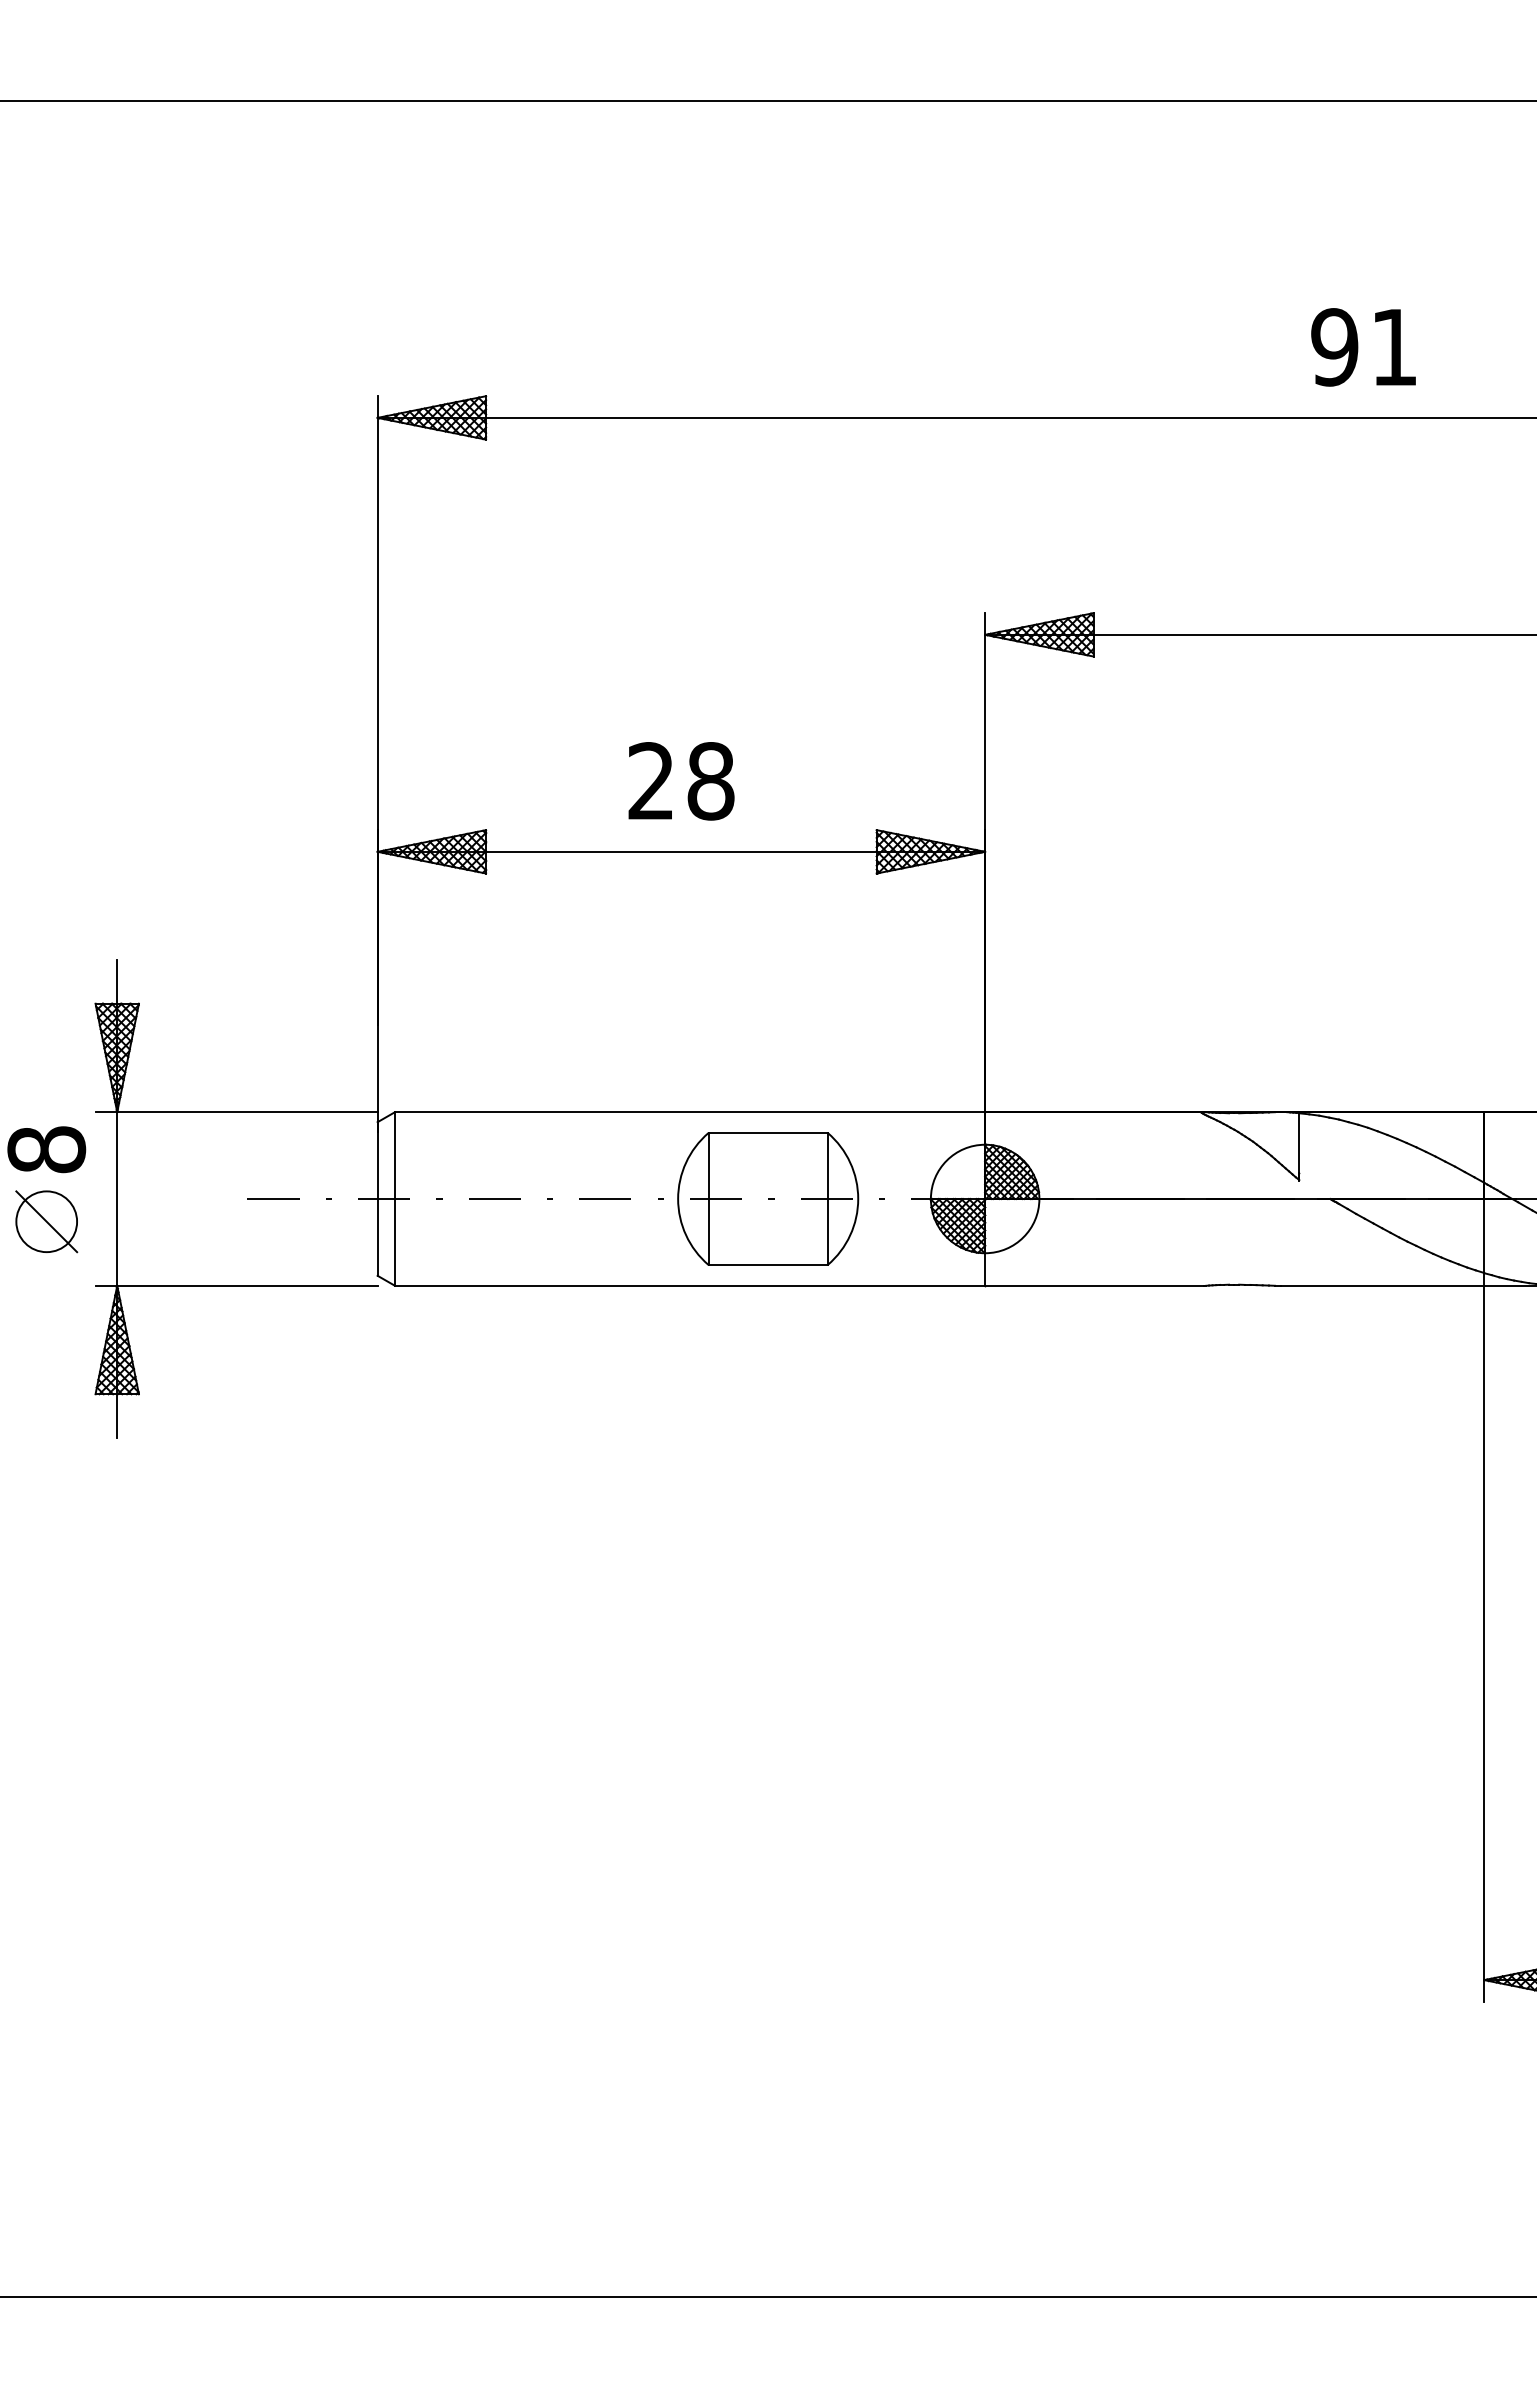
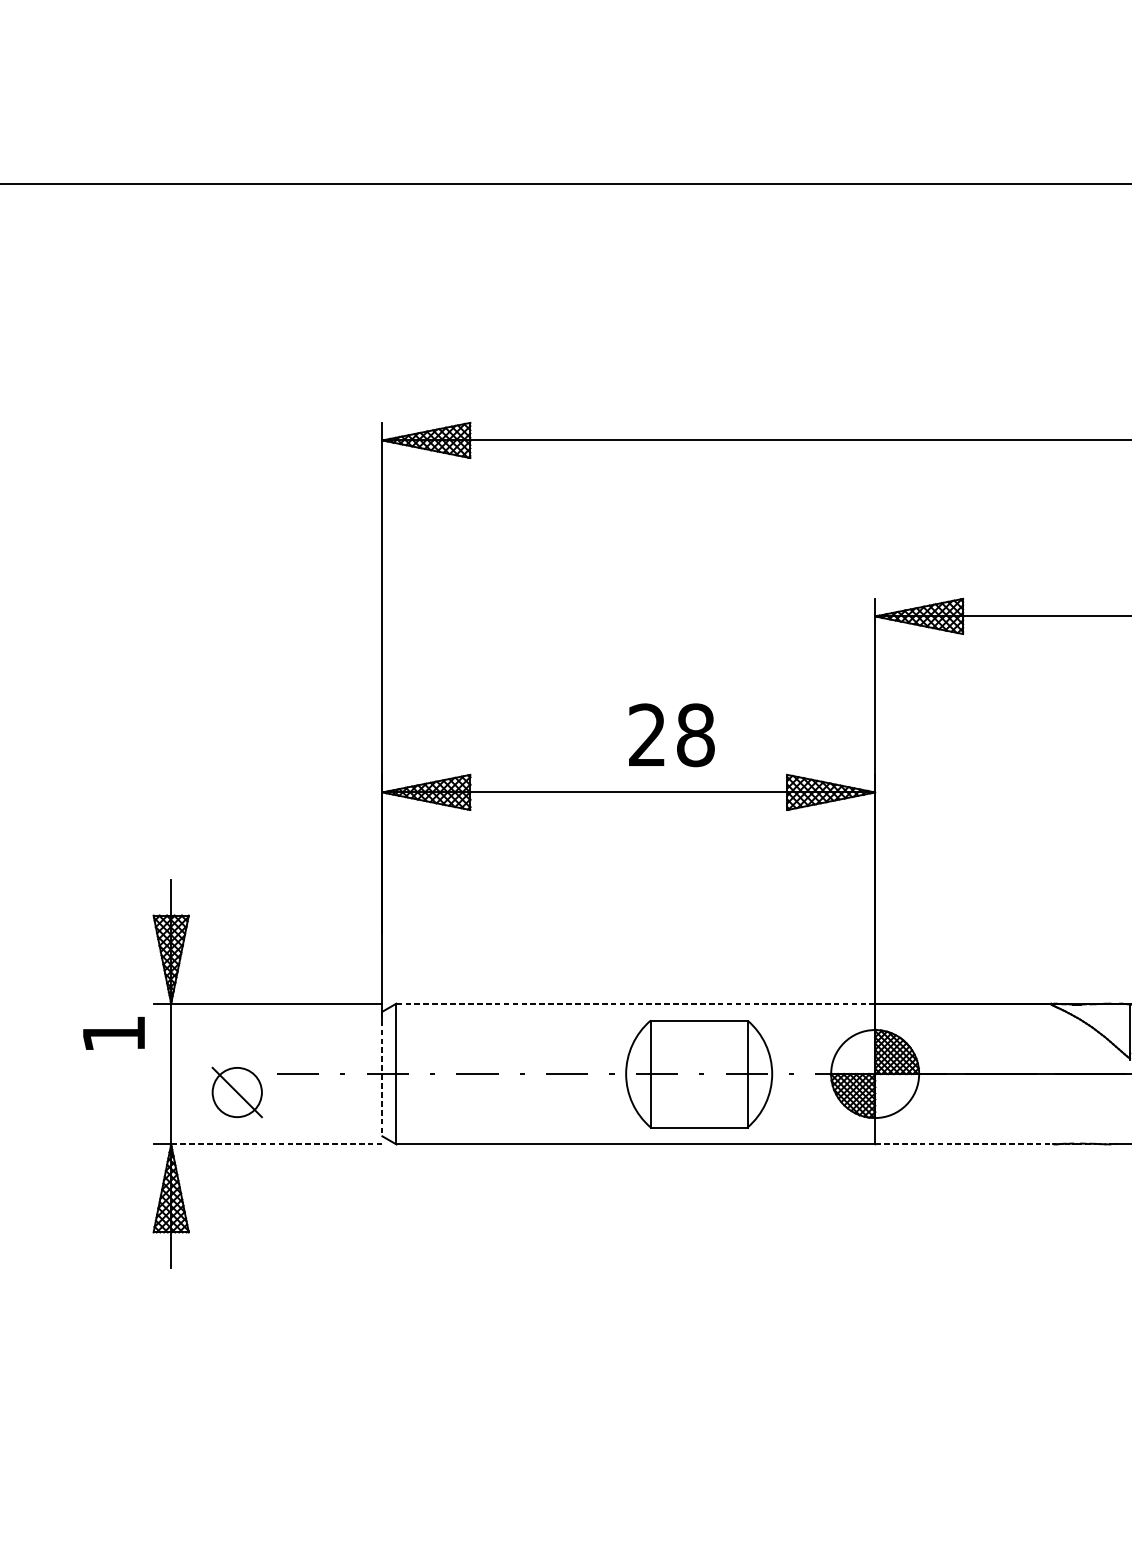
text: (681, 781) -> (671, 735), moved
line: (689, 1112) -> (635, 1003), solid -> dashed
text: (46, 1149) -> (113, 1033), 8 -> 1
line: (377, 1199) -> (382, 1074), solid -> dashed
part: (46, 1221) -> (237, 1092), moved
line: (246, 1285) -> (276, 1144), solid -> dashed
line: (1095, 1285) -> (964, 1144), solid -> dashed

